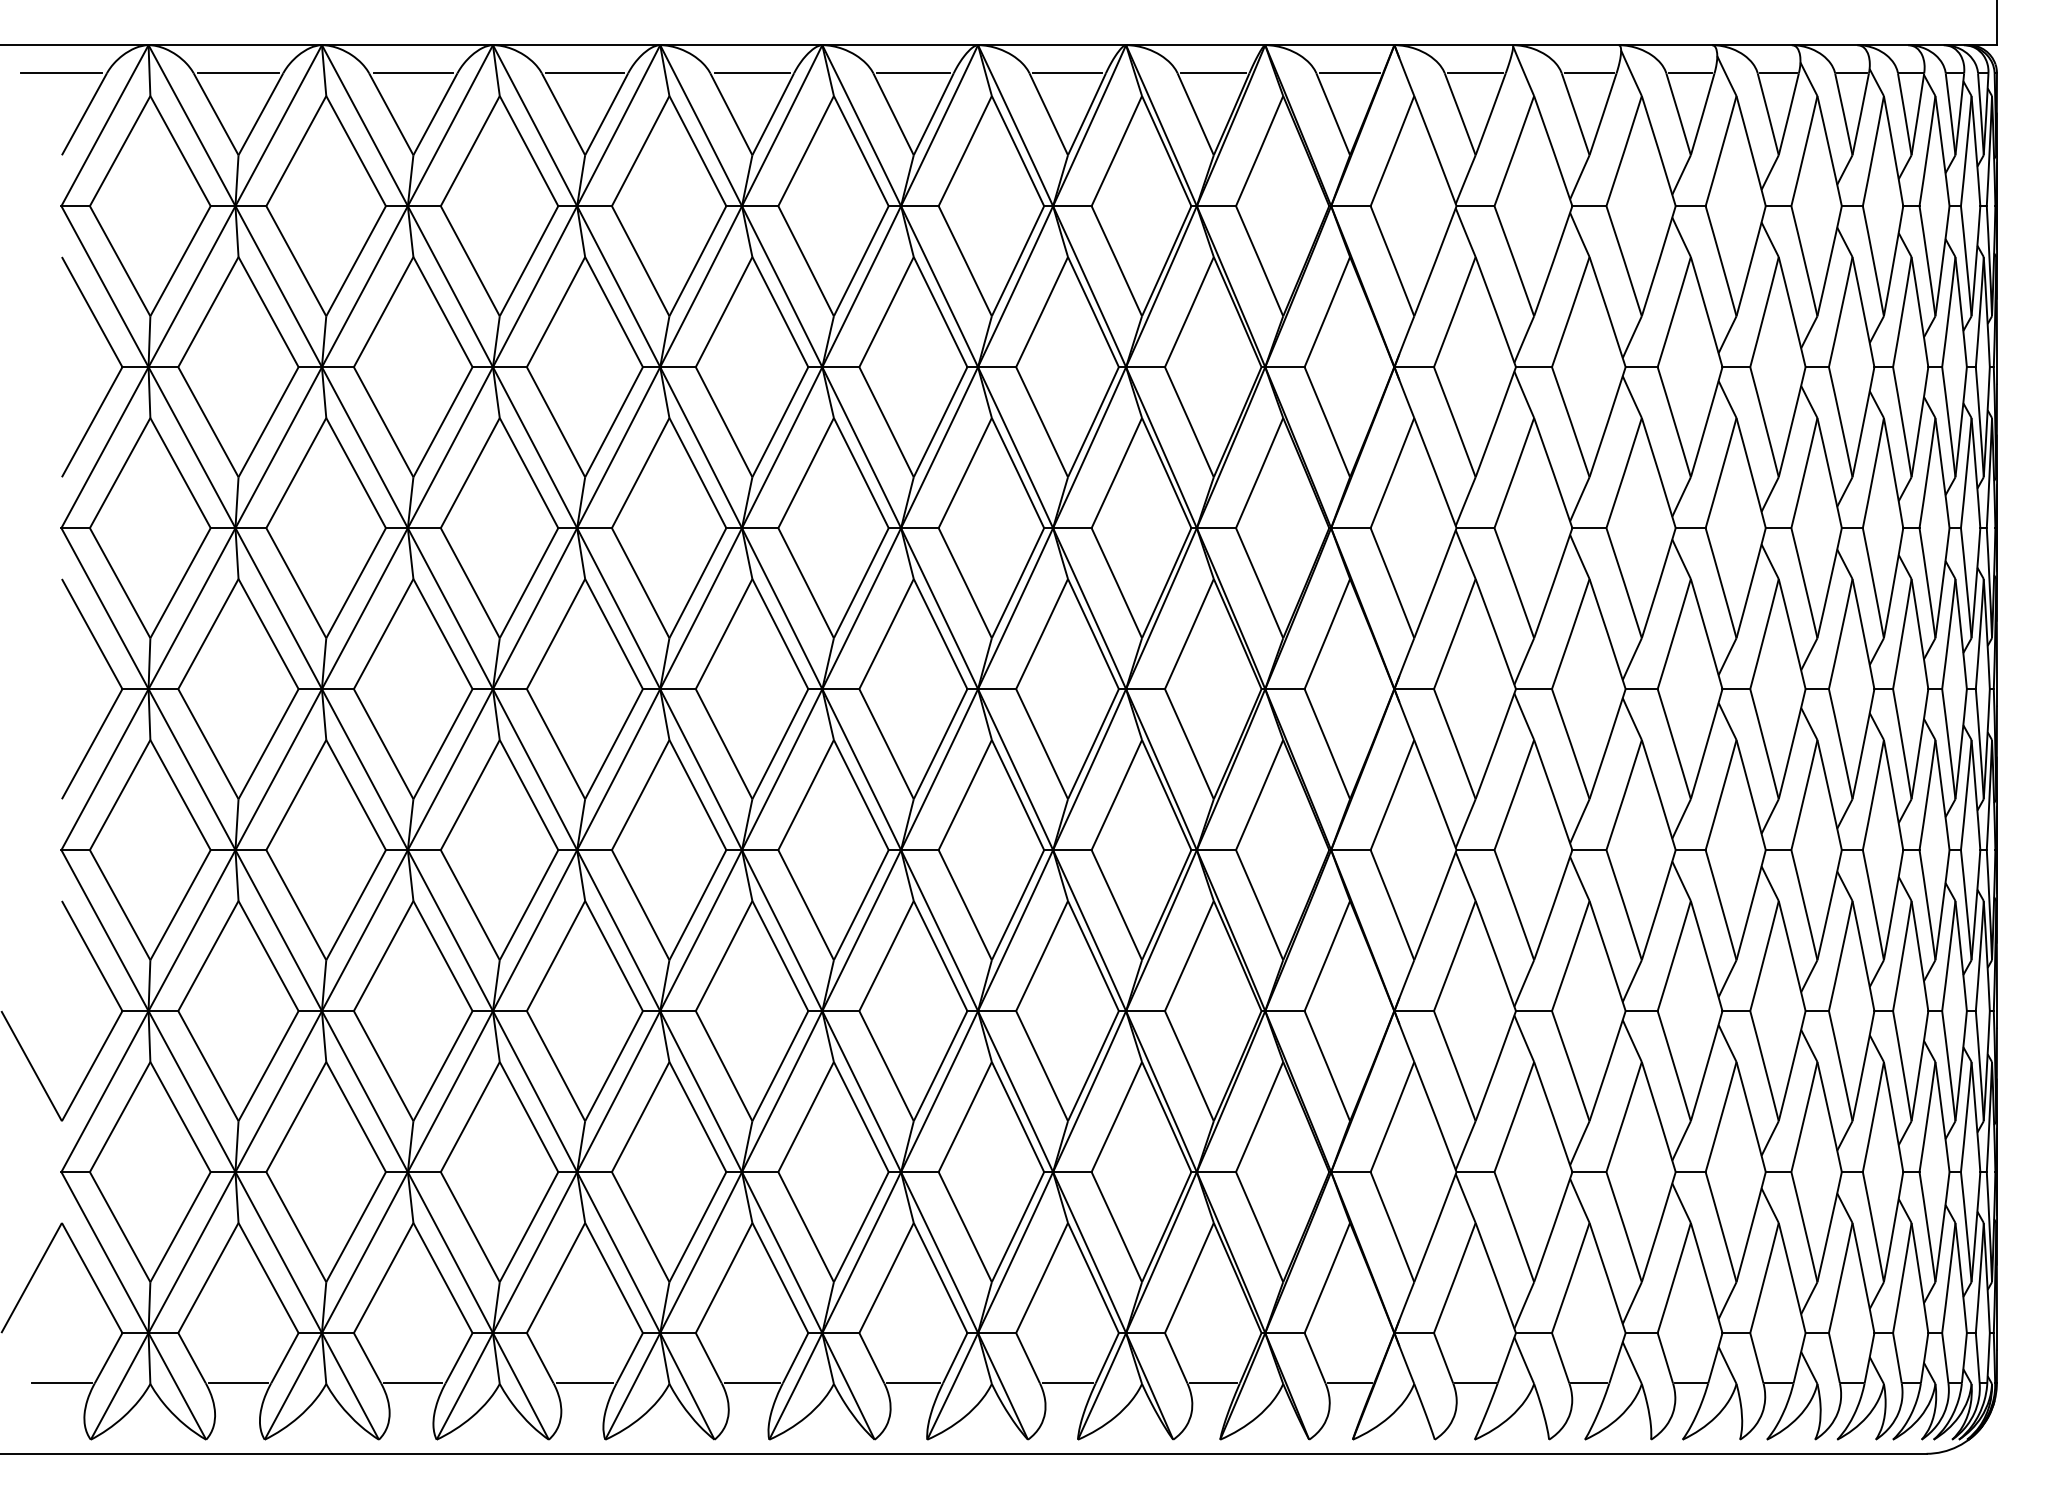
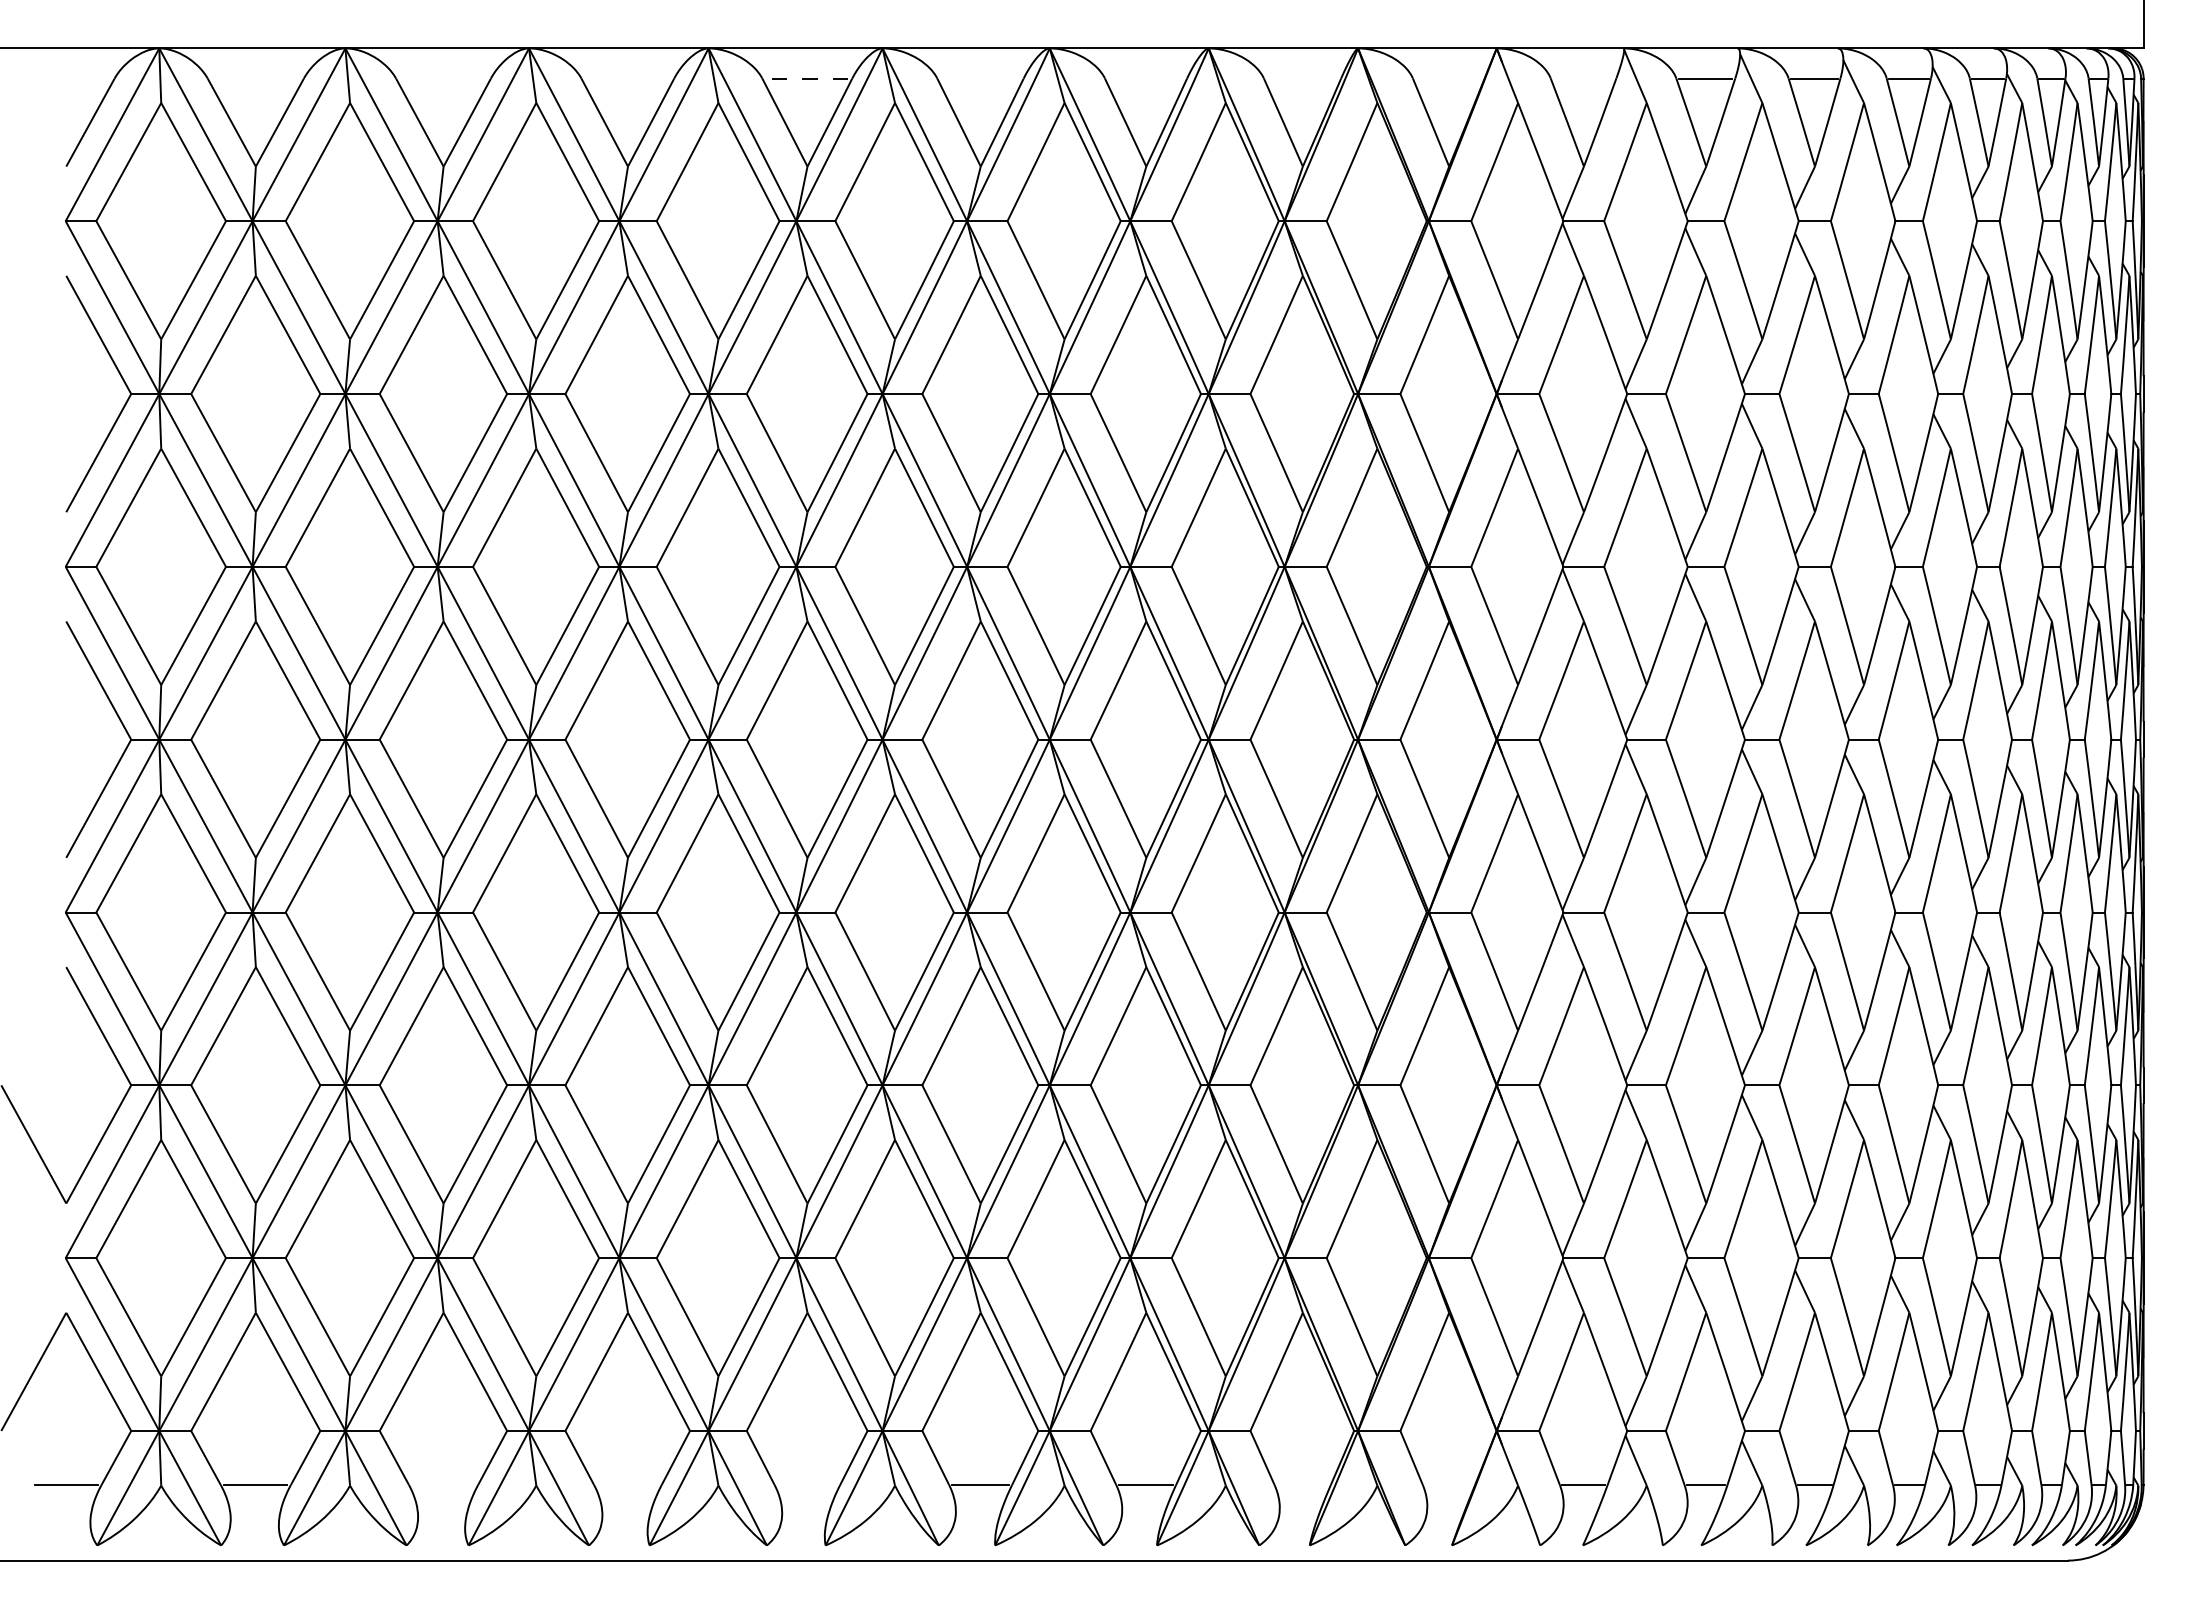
line: (61, 73) -> (65, 78), removed
line: (238, 73) -> (255, 78), removed
line: (413, 73) -> (443, 78), removed
line: (584, 73) -> (627, 78), removed
line: (751, 73) -> (806, 78), solid -> dashed
line: (913, 73) -> (980, 78), removed
line: (1068, 73) -> (1146, 78), removed
line: (1213, 73) -> (1302, 78), removed
line: (1349, 73) -> (1448, 78), removed
line: (1475, 73) -> (1583, 78), removed
line: (413, 1383) -> (443, 1485), removed
line: (584, 1383) -> (627, 1485), removed
line: (751, 1383) -> (806, 1485), removed
line: (1213, 1383) -> (1302, 1485), removed
line: (1349, 1383) -> (1448, 1485), removed

